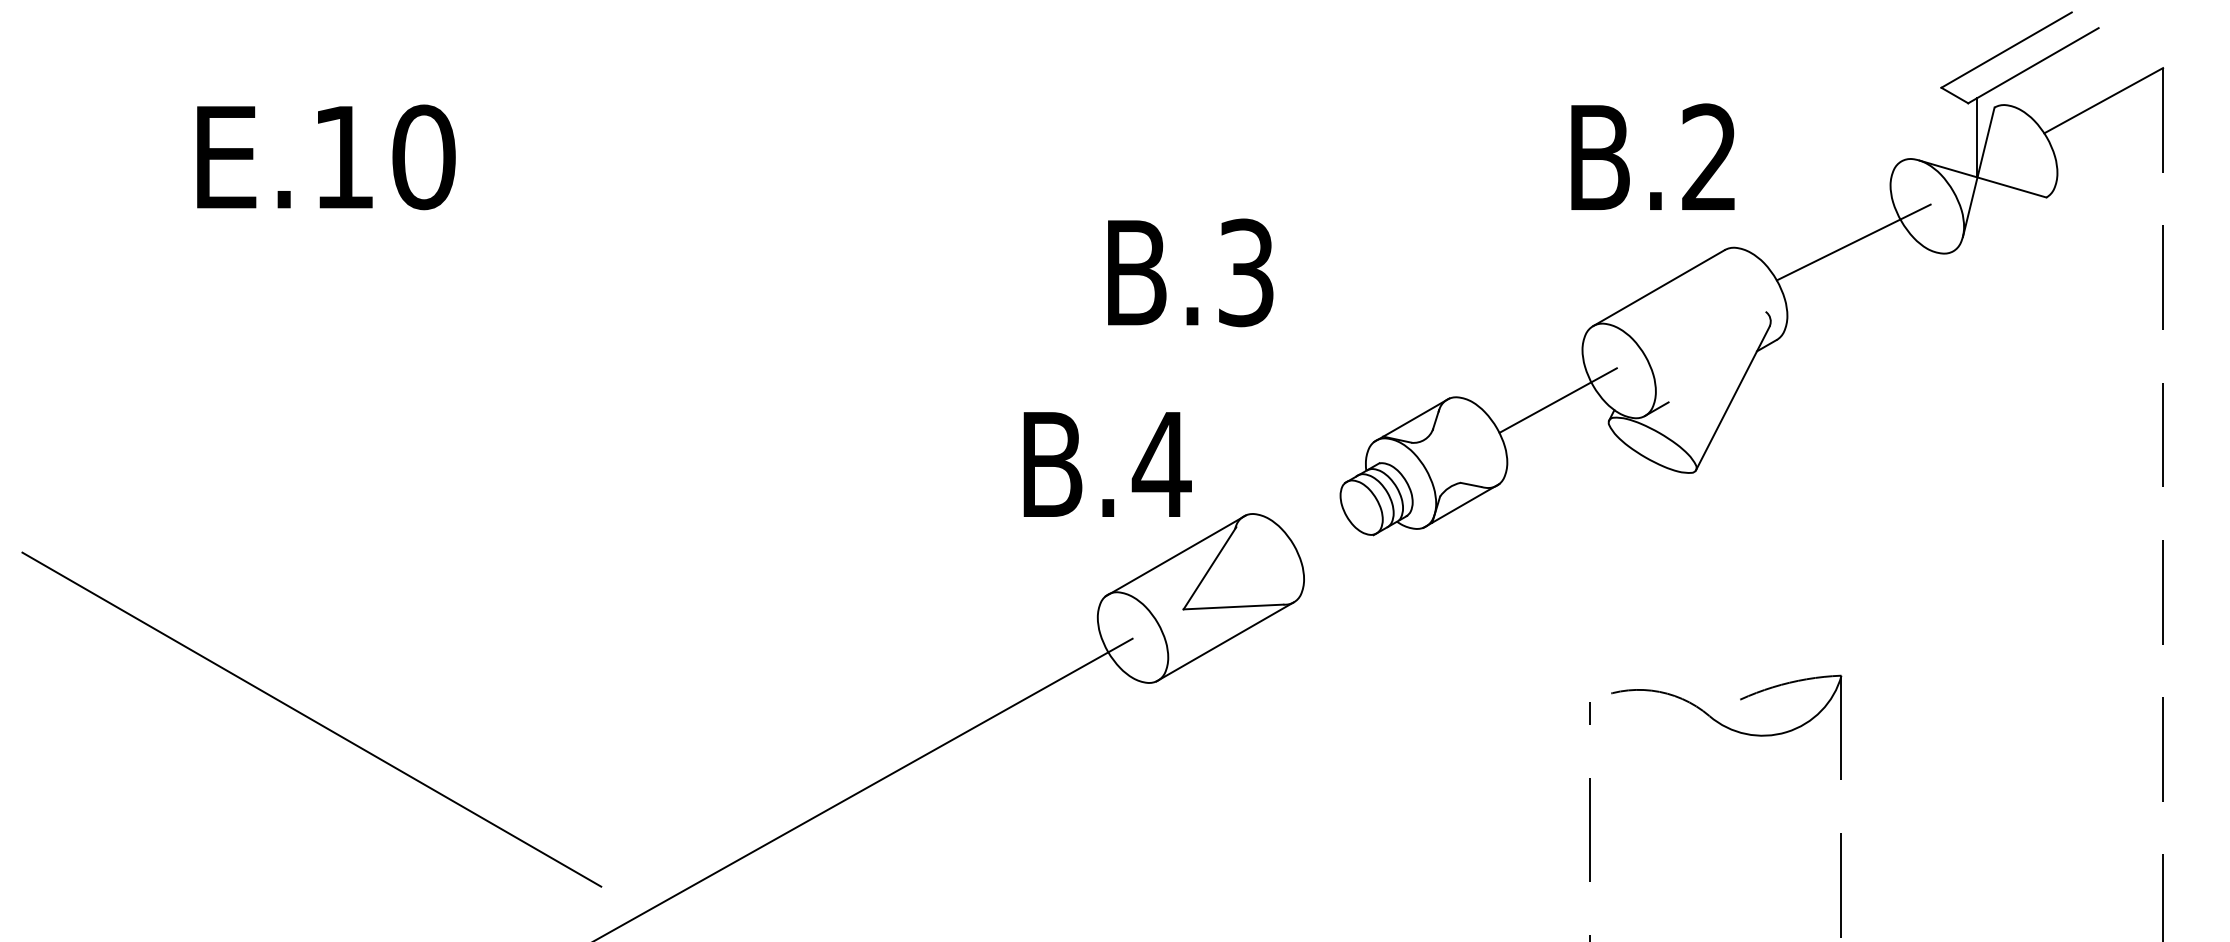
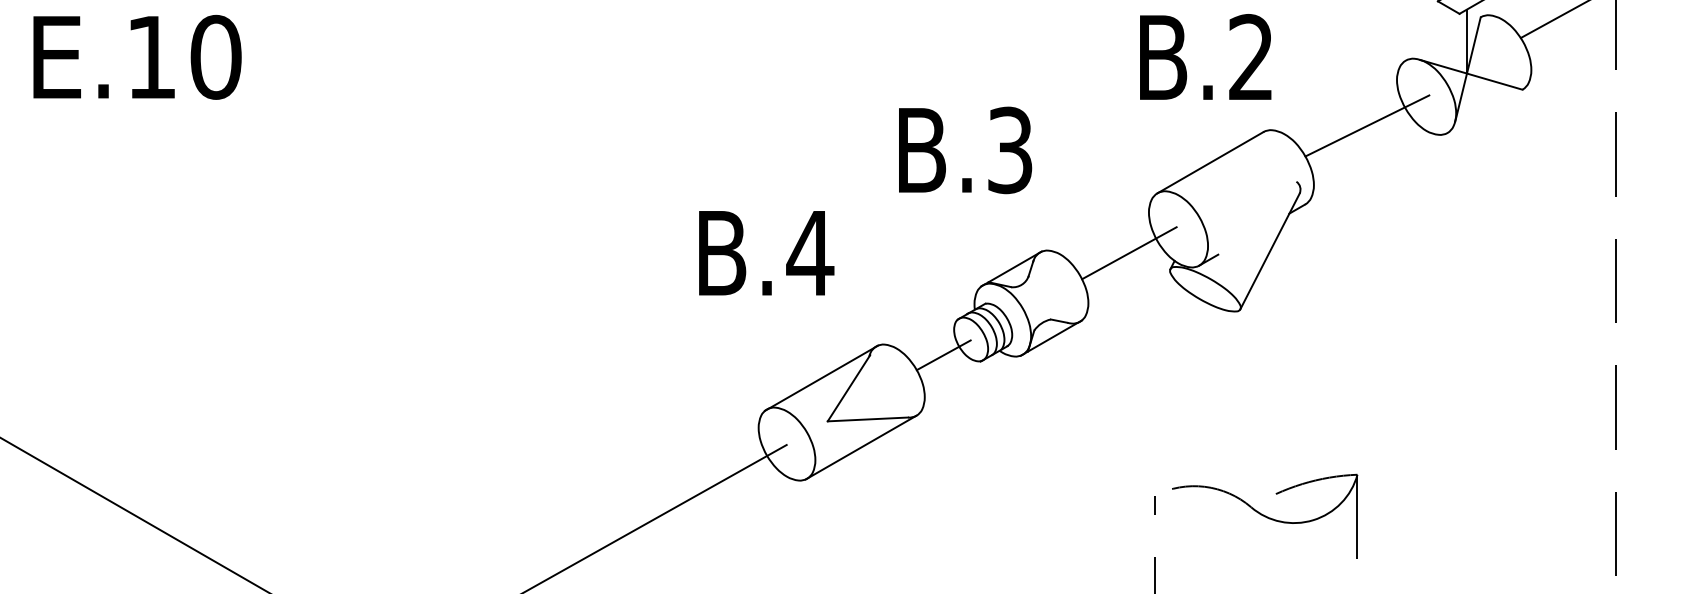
text: (1190, 272) -> (965, 150), moved
text: (1107, 464) -> (766, 253), moved
line: (1327, 526) -> (943, 354), added

